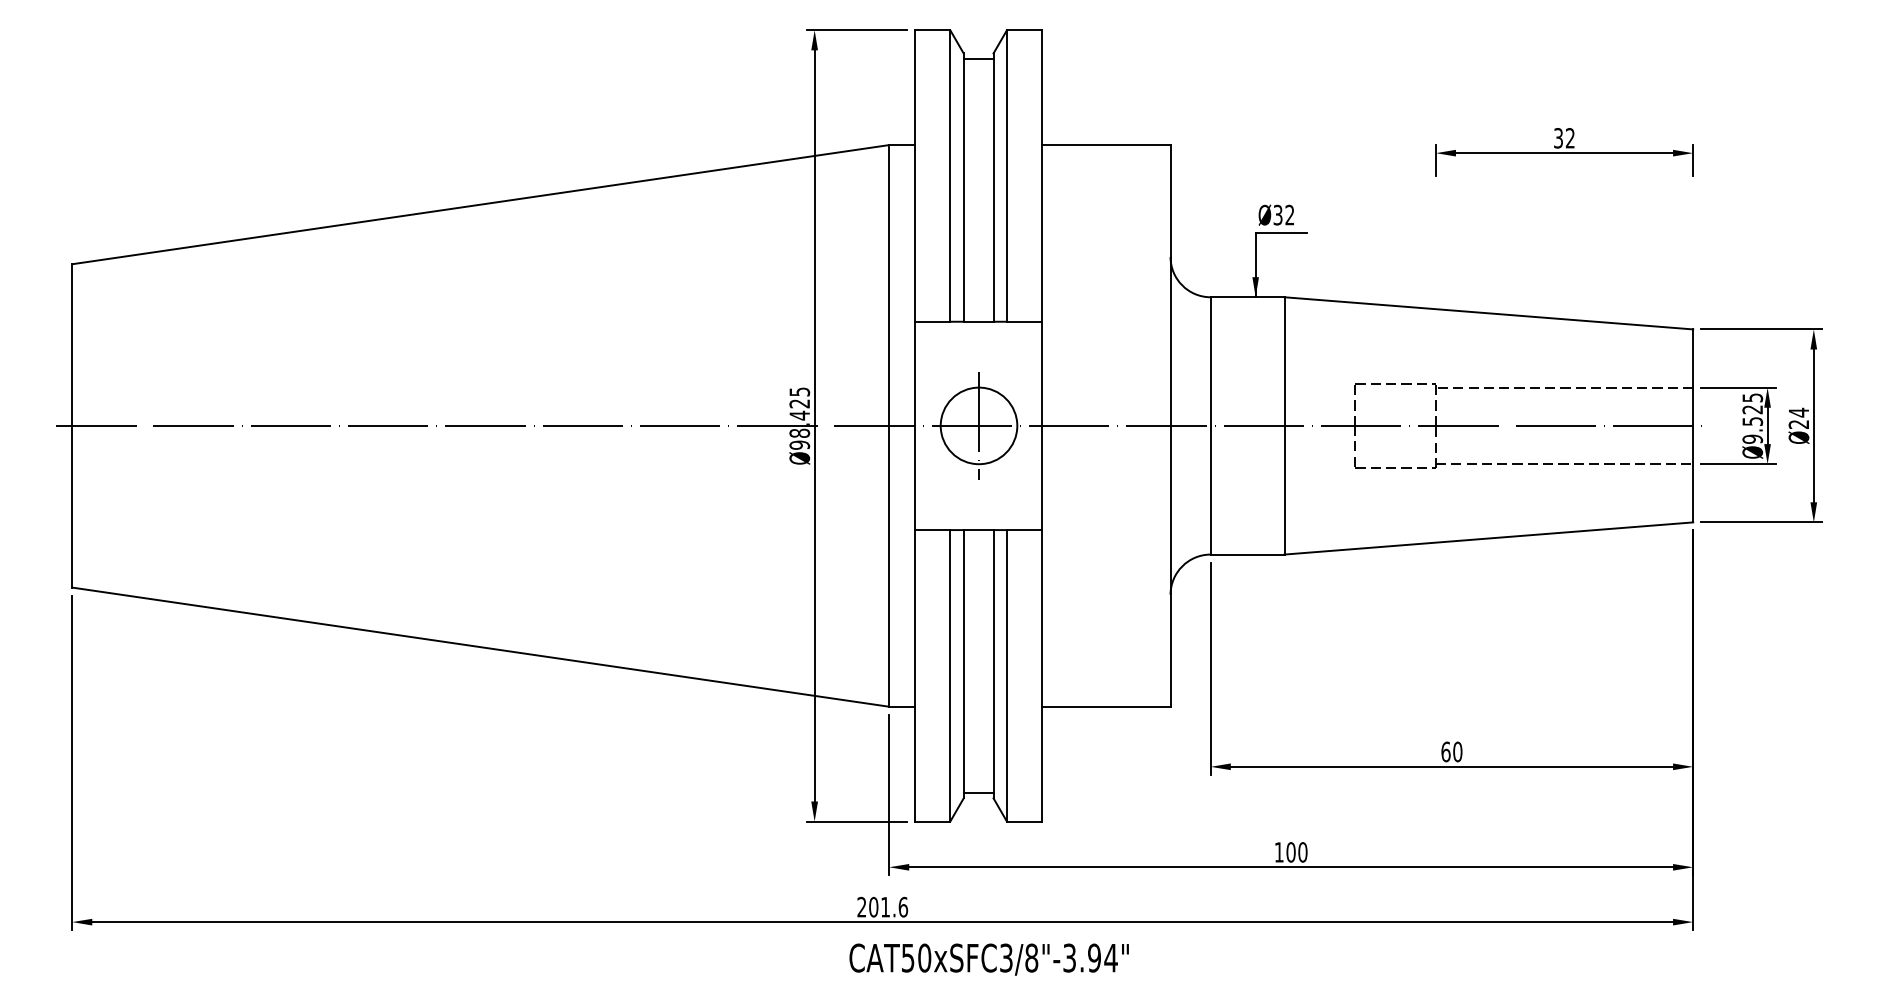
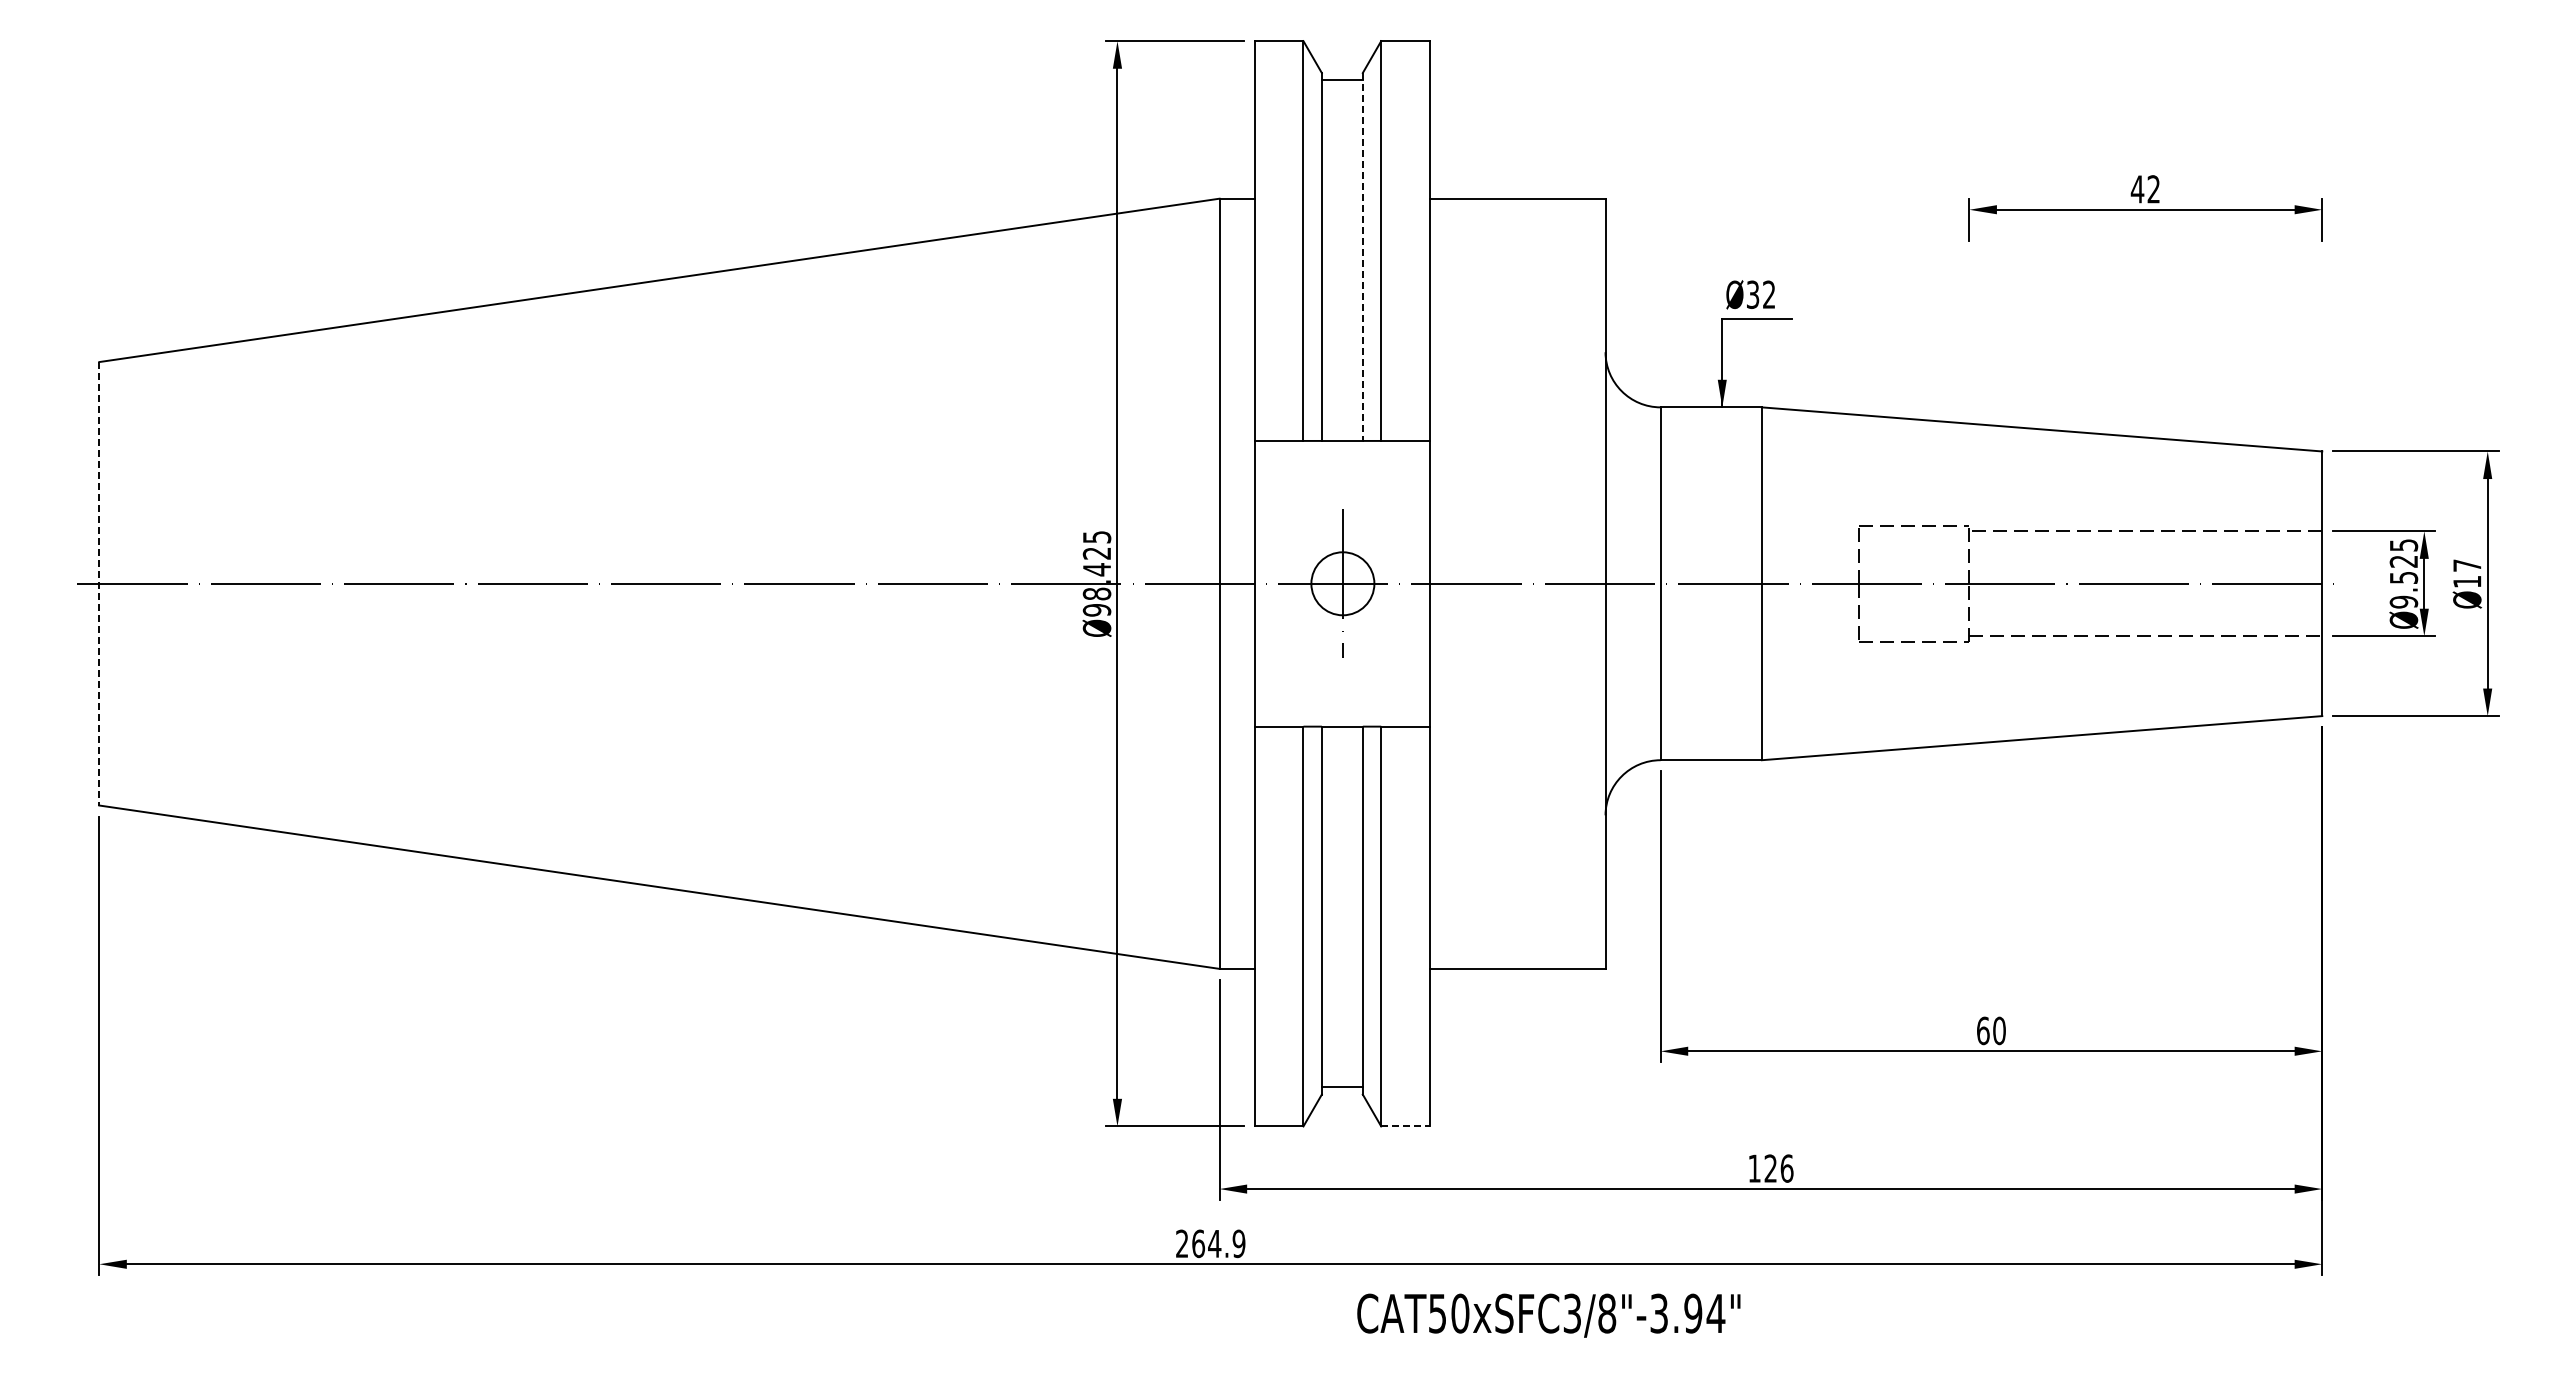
text: (1558, 138) -> (2137, 189), 32 -> 42
line: (993, 187) -> (1362, 256), solid -> dashed
text: (1799, 418) -> (2467, 573), Ø24 -> Ø17
line: (72, 425) -> (99, 583), solid -> dashed
circle: (978, 425) -> (1342, 583), size x0.6
line: (1024, 821) -> (1405, 1126), solid -> dashed
text: (1296, 852) -> (1778, 1168), 100 -> 126
text: (888, 906) -> (1218, 1243), 201.6 -> 264.9
text: (988, 959) -> (1548, 1315), moved

